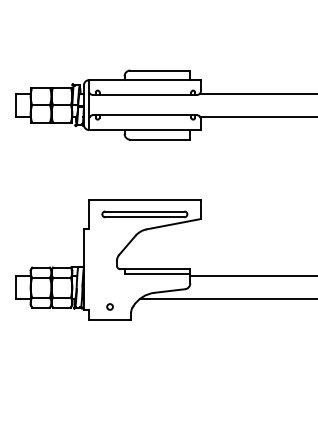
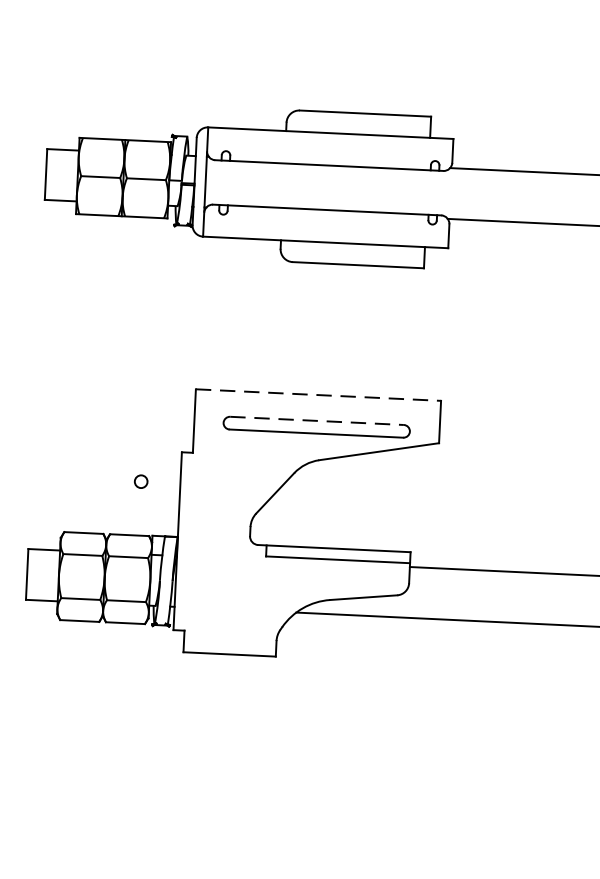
line: (144, 199) -> (317, 394), solid -> dashed
line: (144, 211) -> (316, 420), solid -> dashed
circle: (109, 306) -> (139, 480), moved

